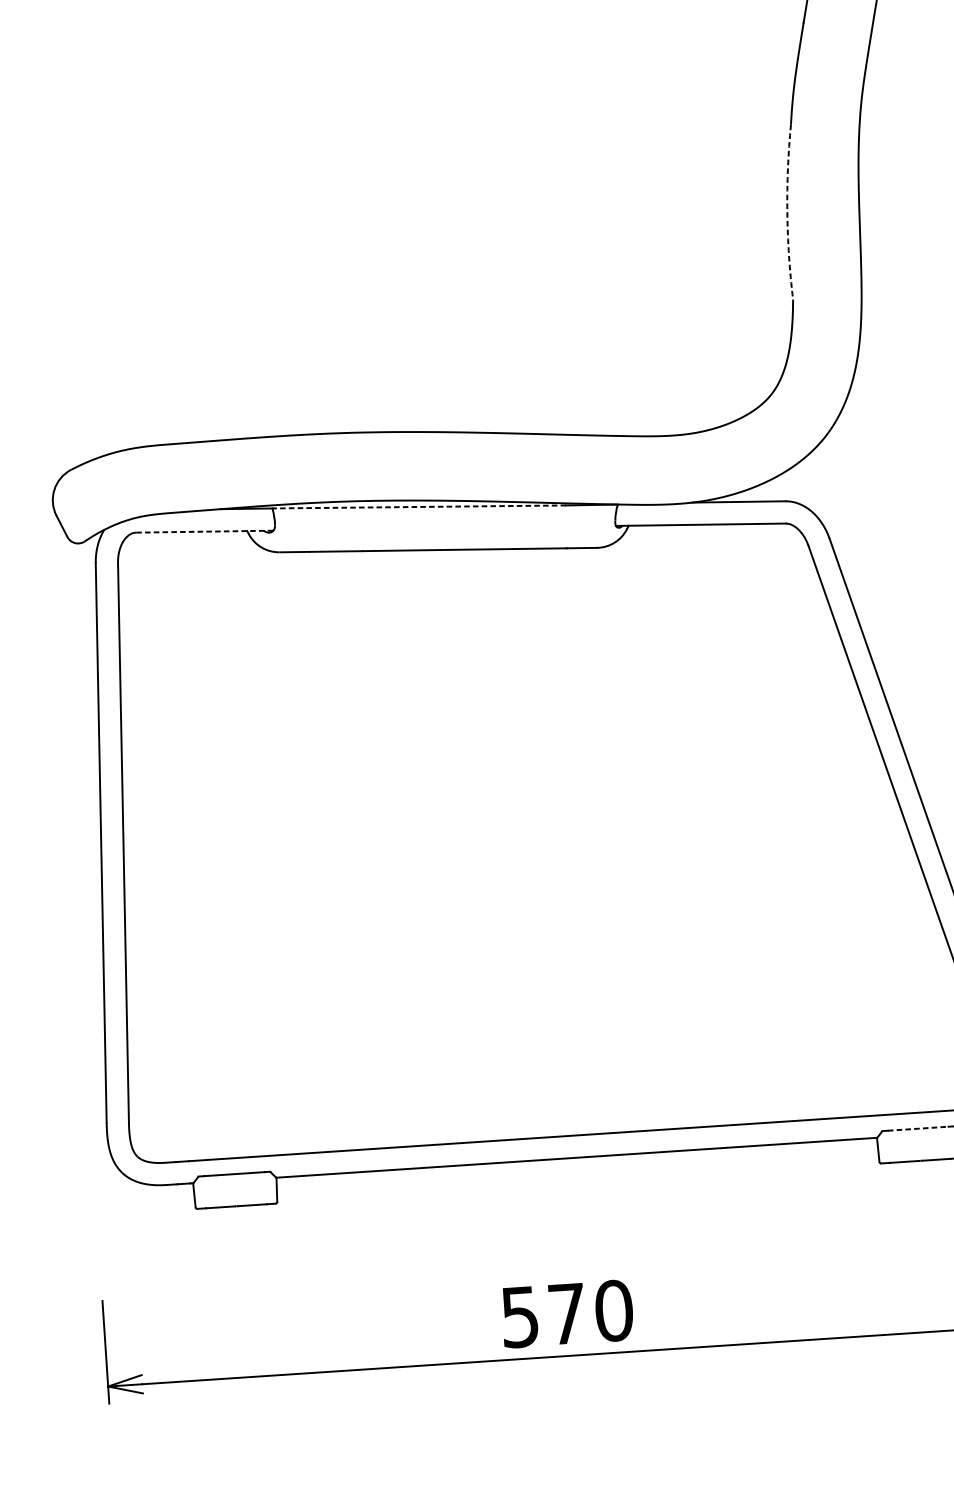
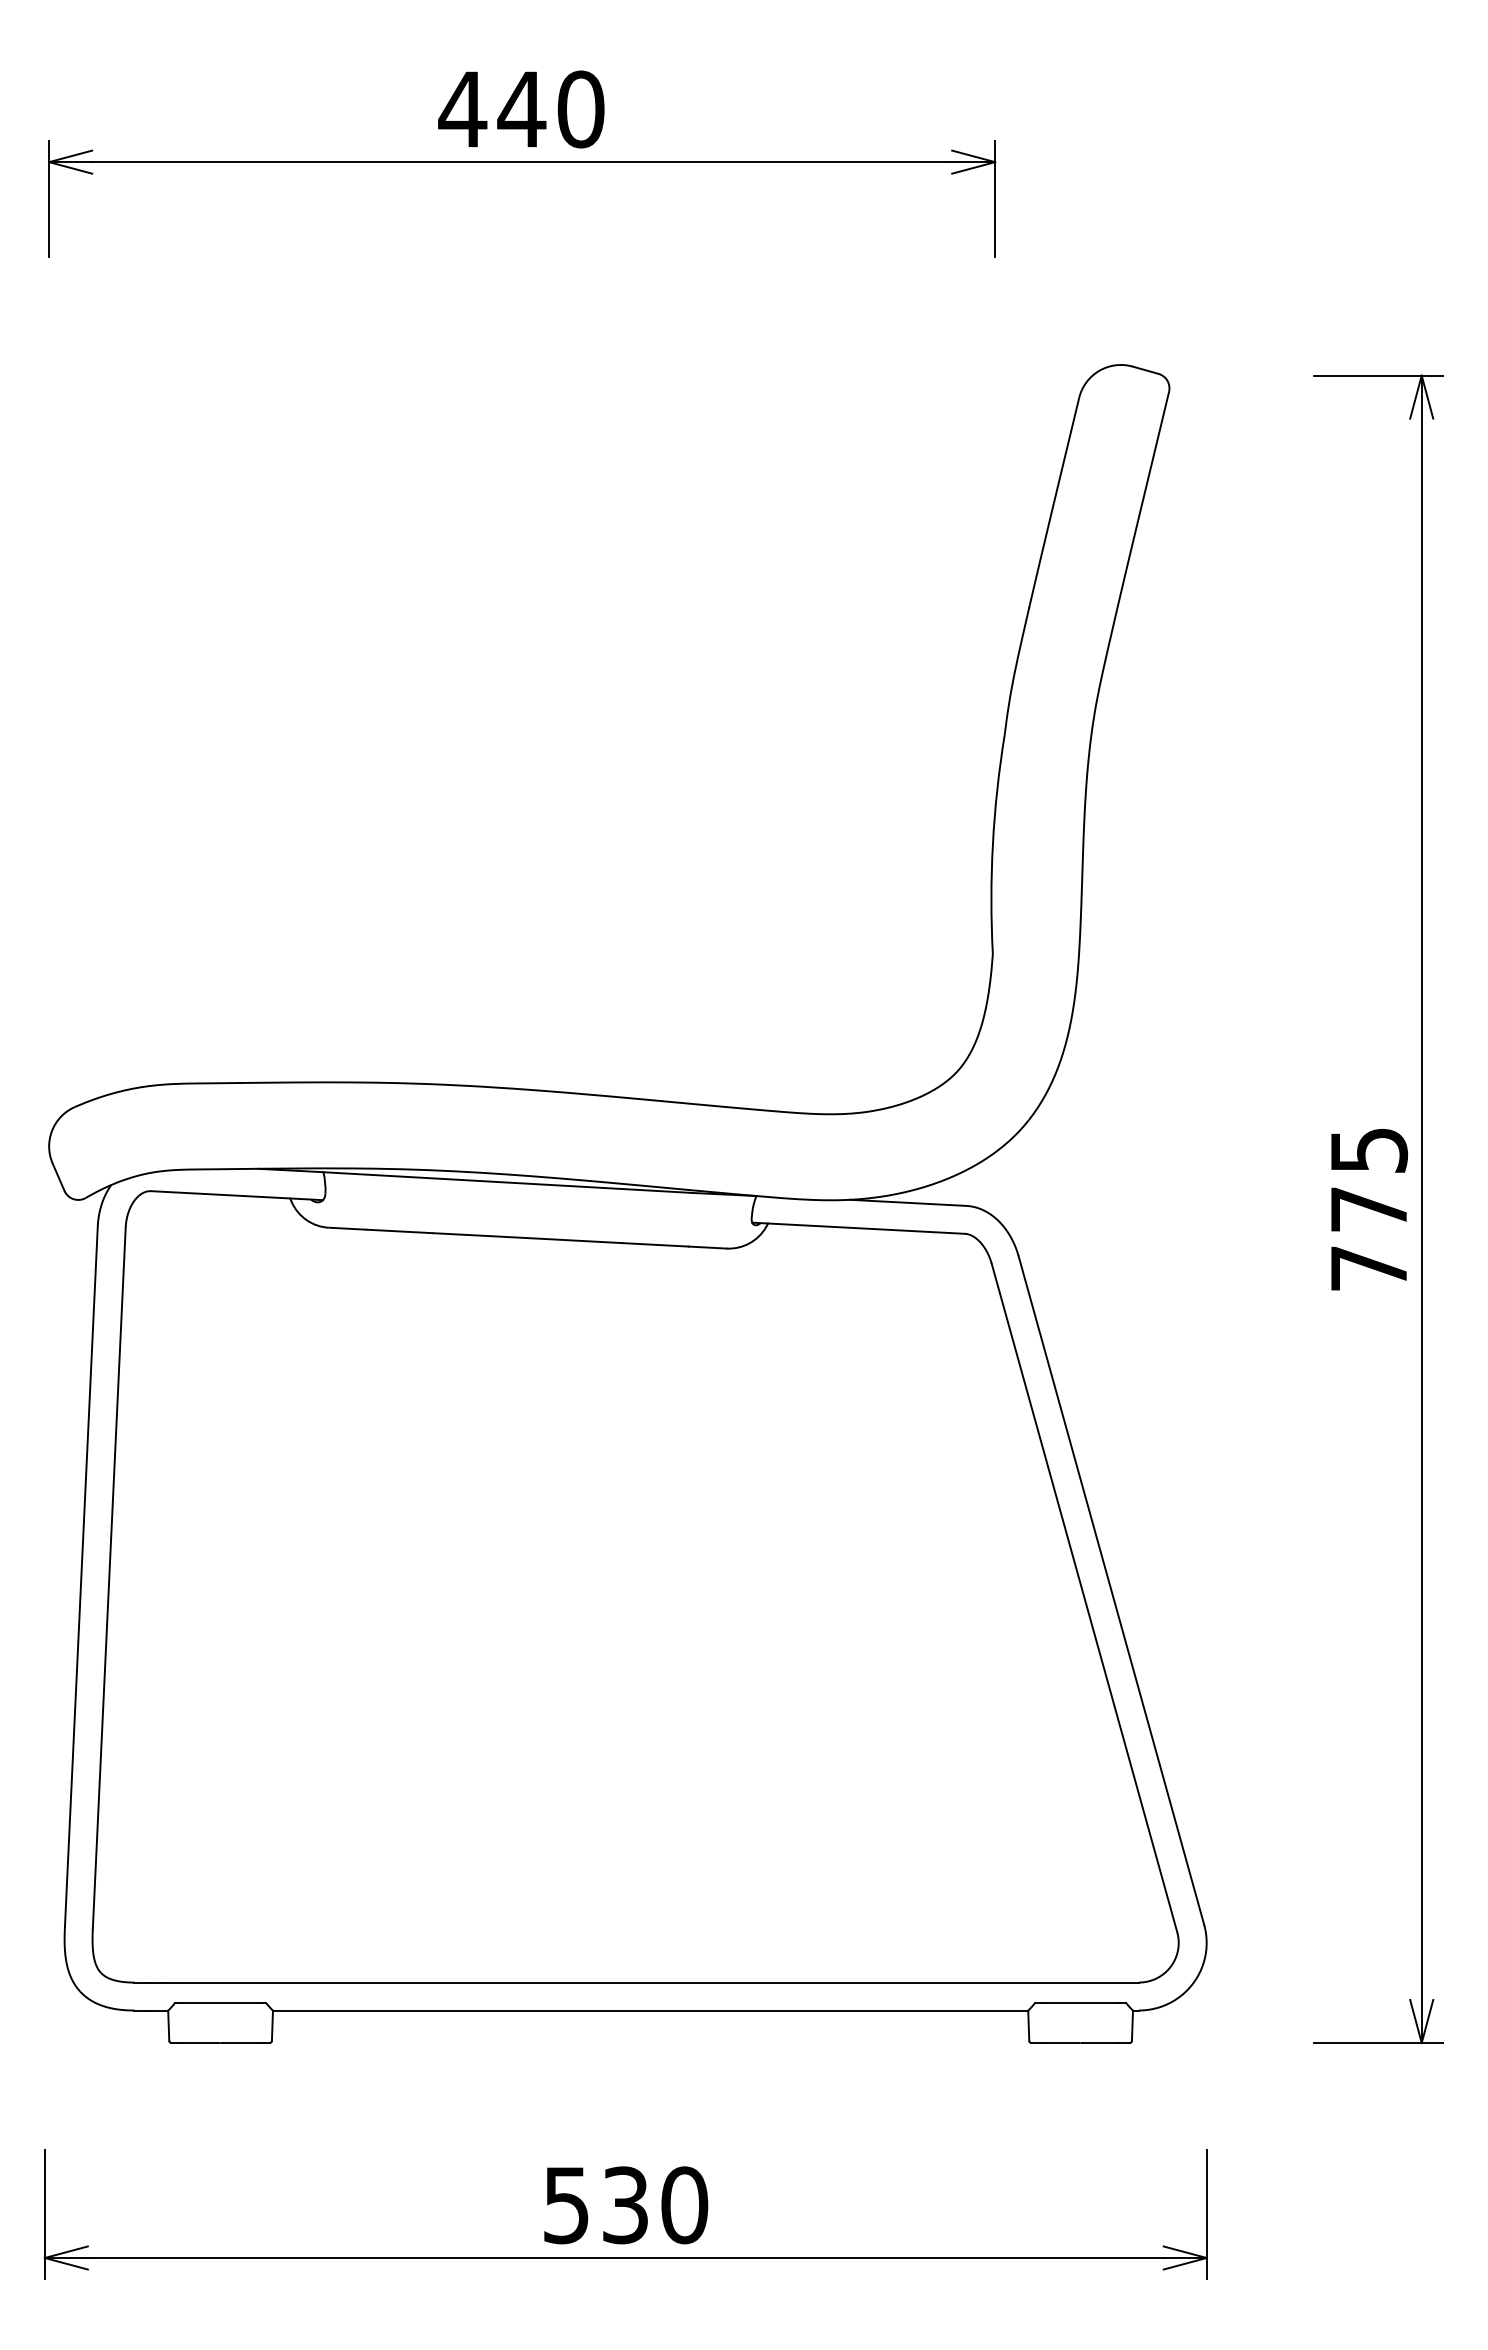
arc: (787, 212) -> (992, 844), dashed -> solid
line: (419, 506) -> (507, 1182), dashed -> solid
line: (205, 531) -> (237, 1195), dashed -> solid
line: (918, 1128) -> (1081, 2002), dashed -> solid
text: (567, 1314) -> (625, 2205), 570 -> 530

